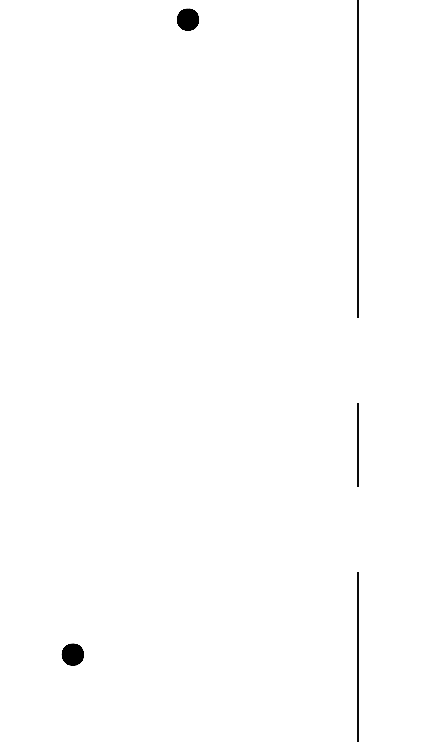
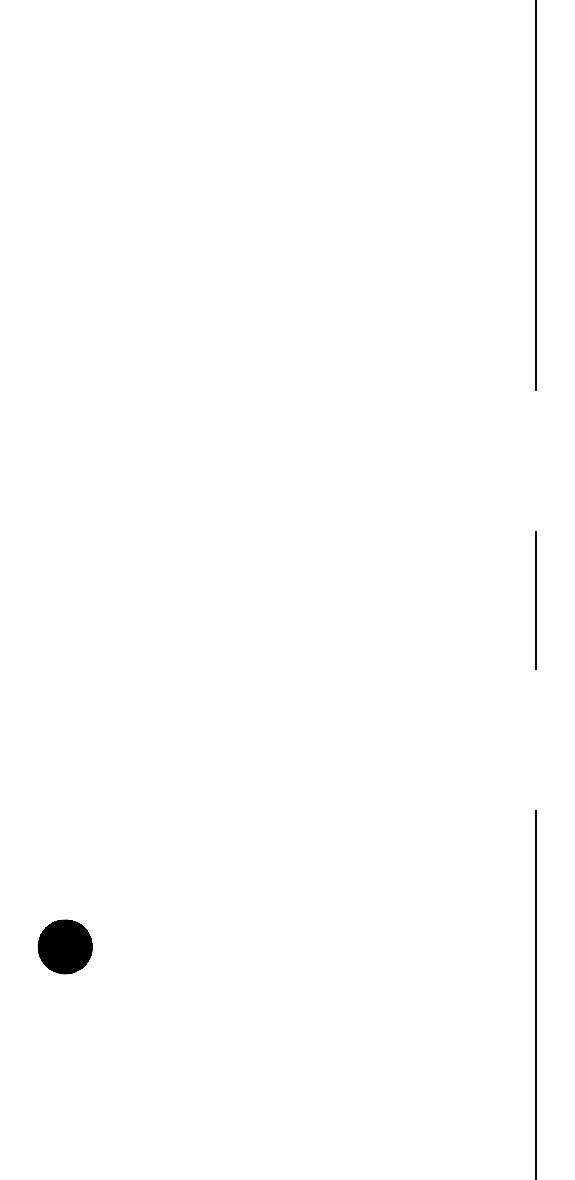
part: (72, 654) -> (64, 946), size x1.6

